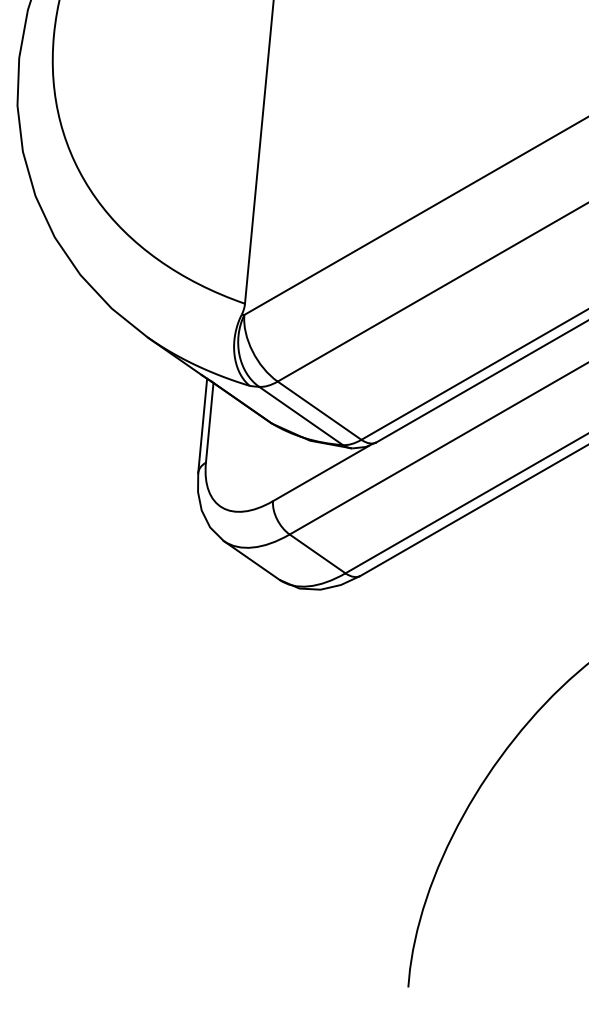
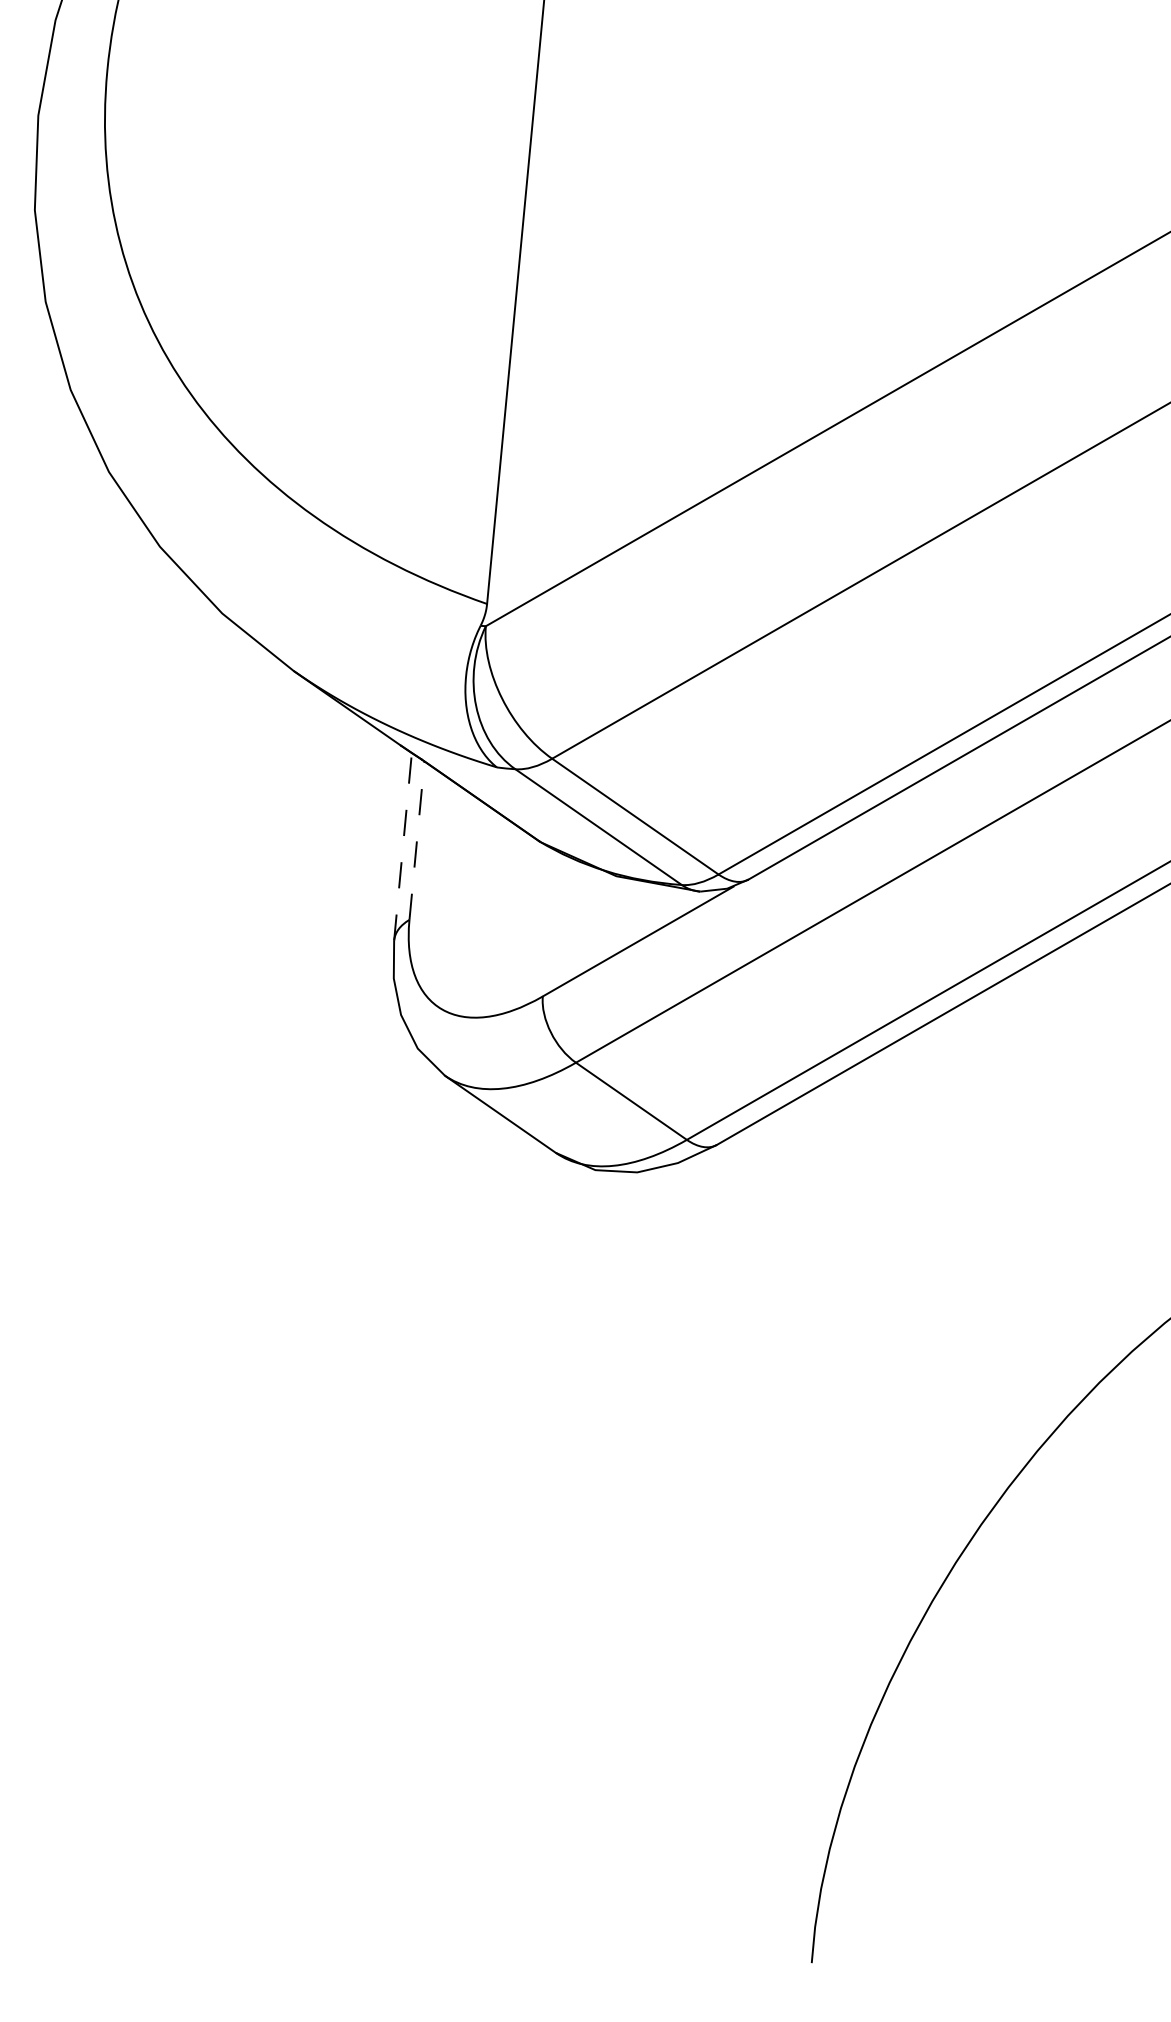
line: (209, 422) -> (416, 840), solid -> dashed
line: (202, 425) -> (402, 846), solid -> dashed

